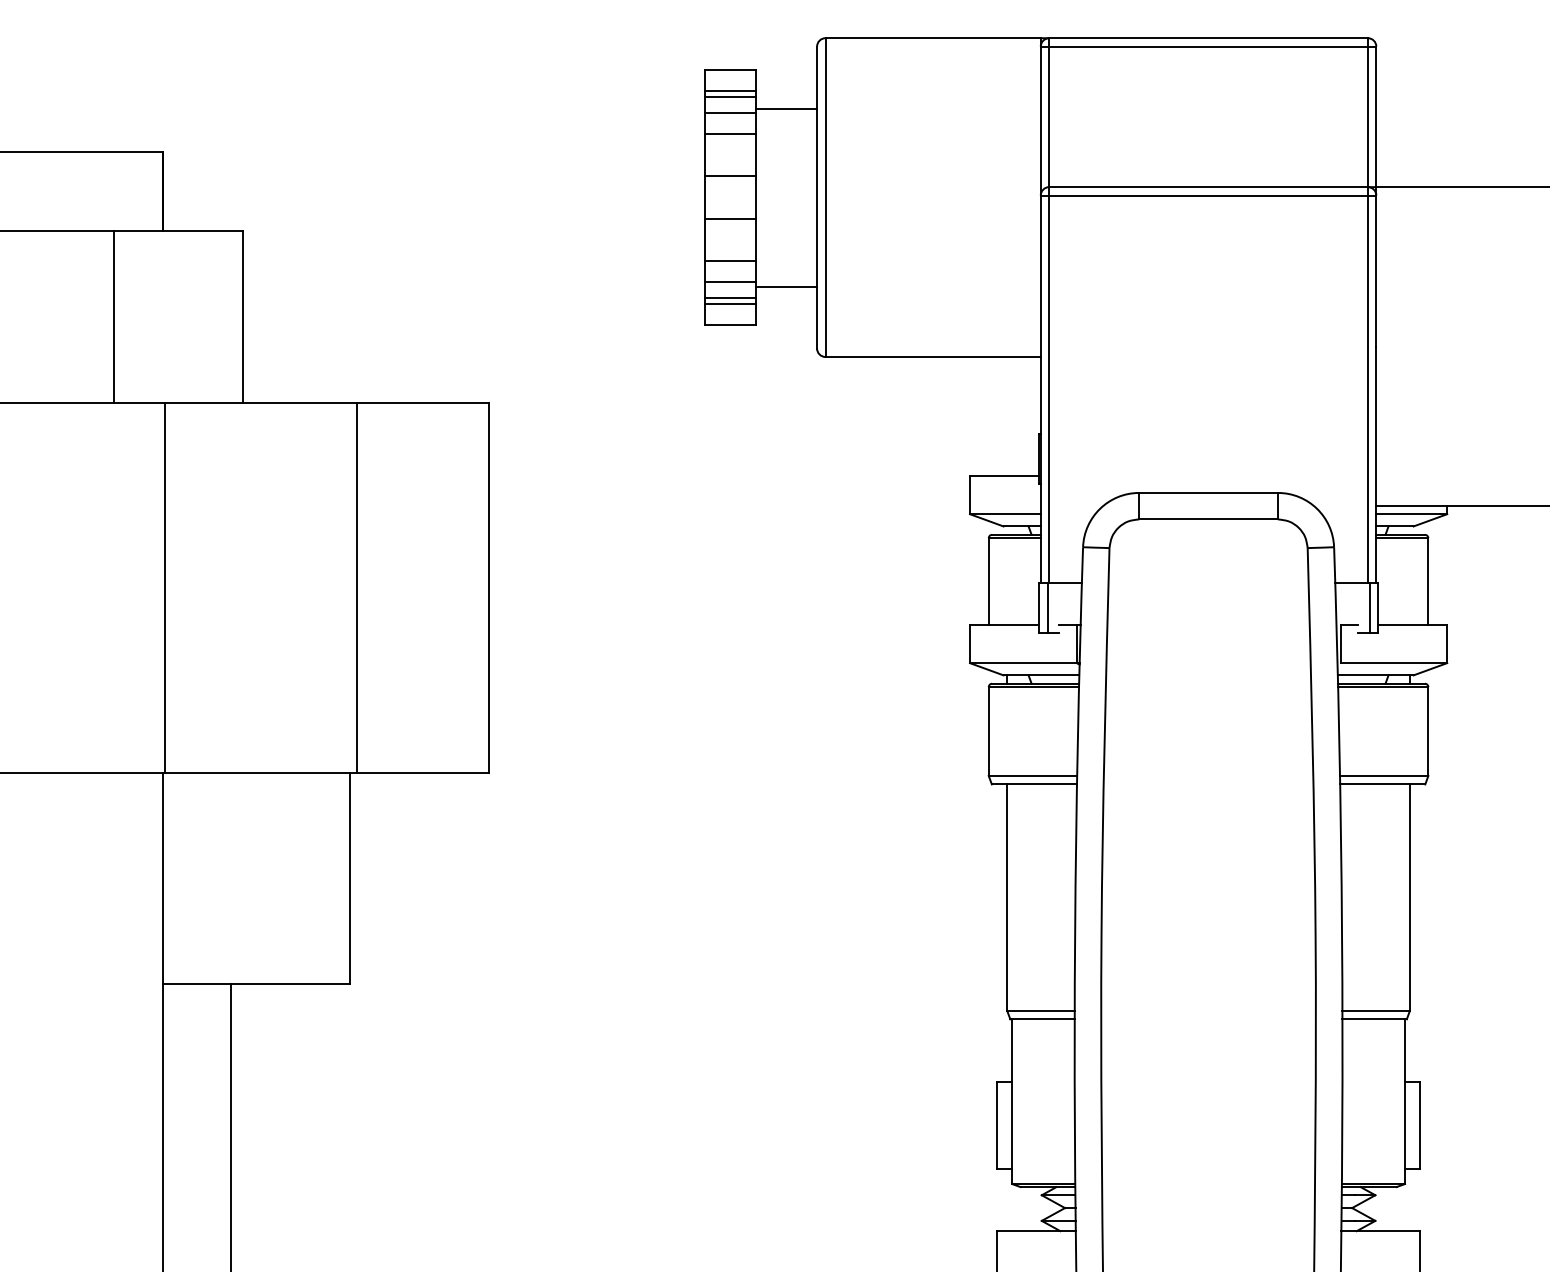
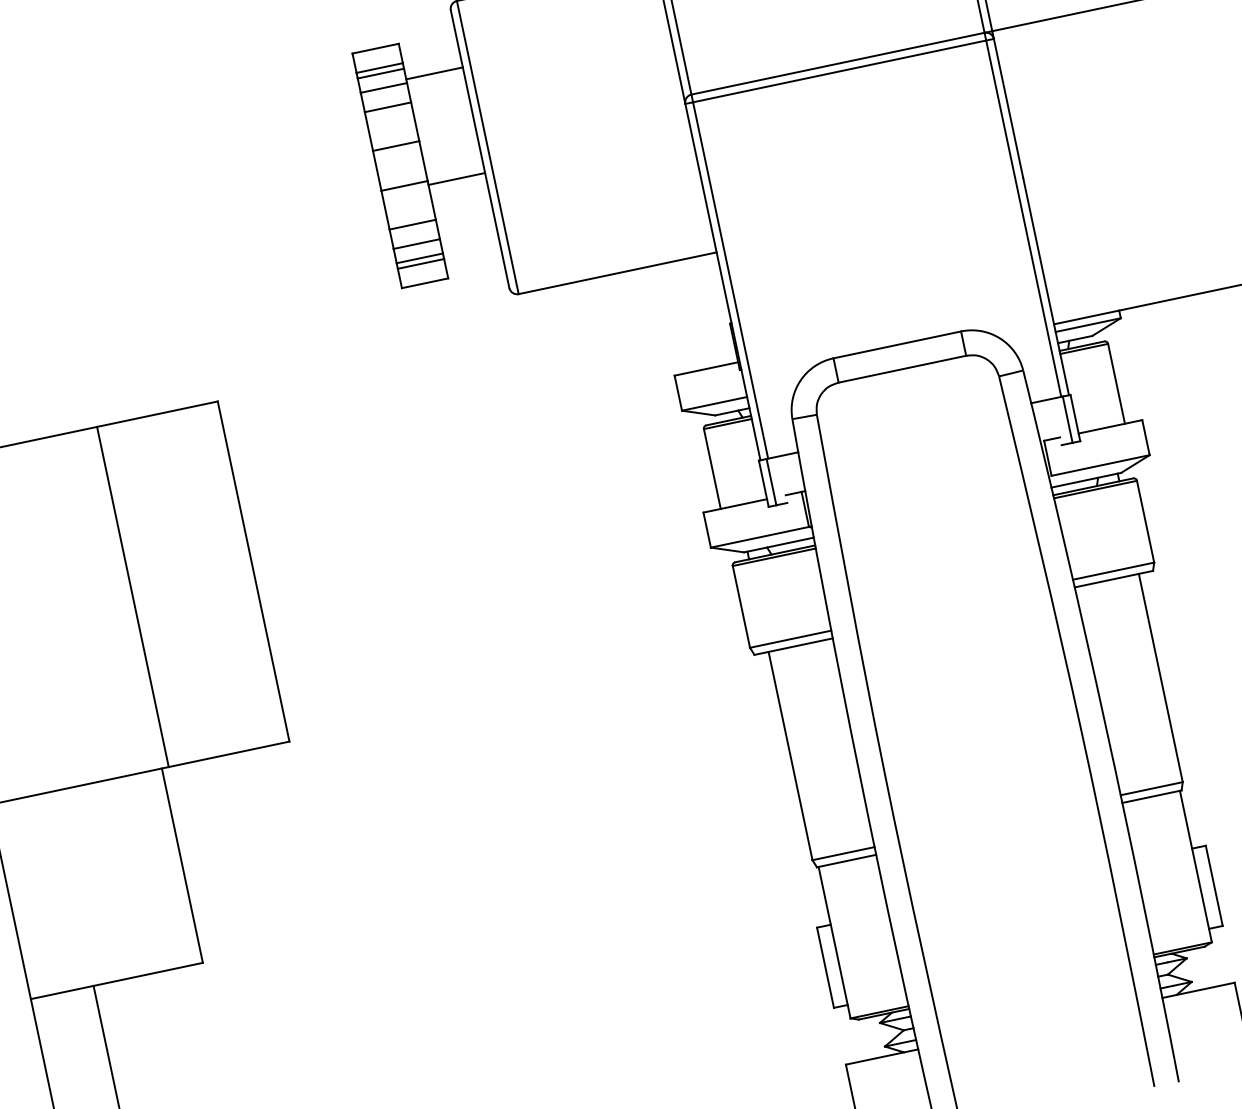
line: (786, 286) -> (456, 178), moved

